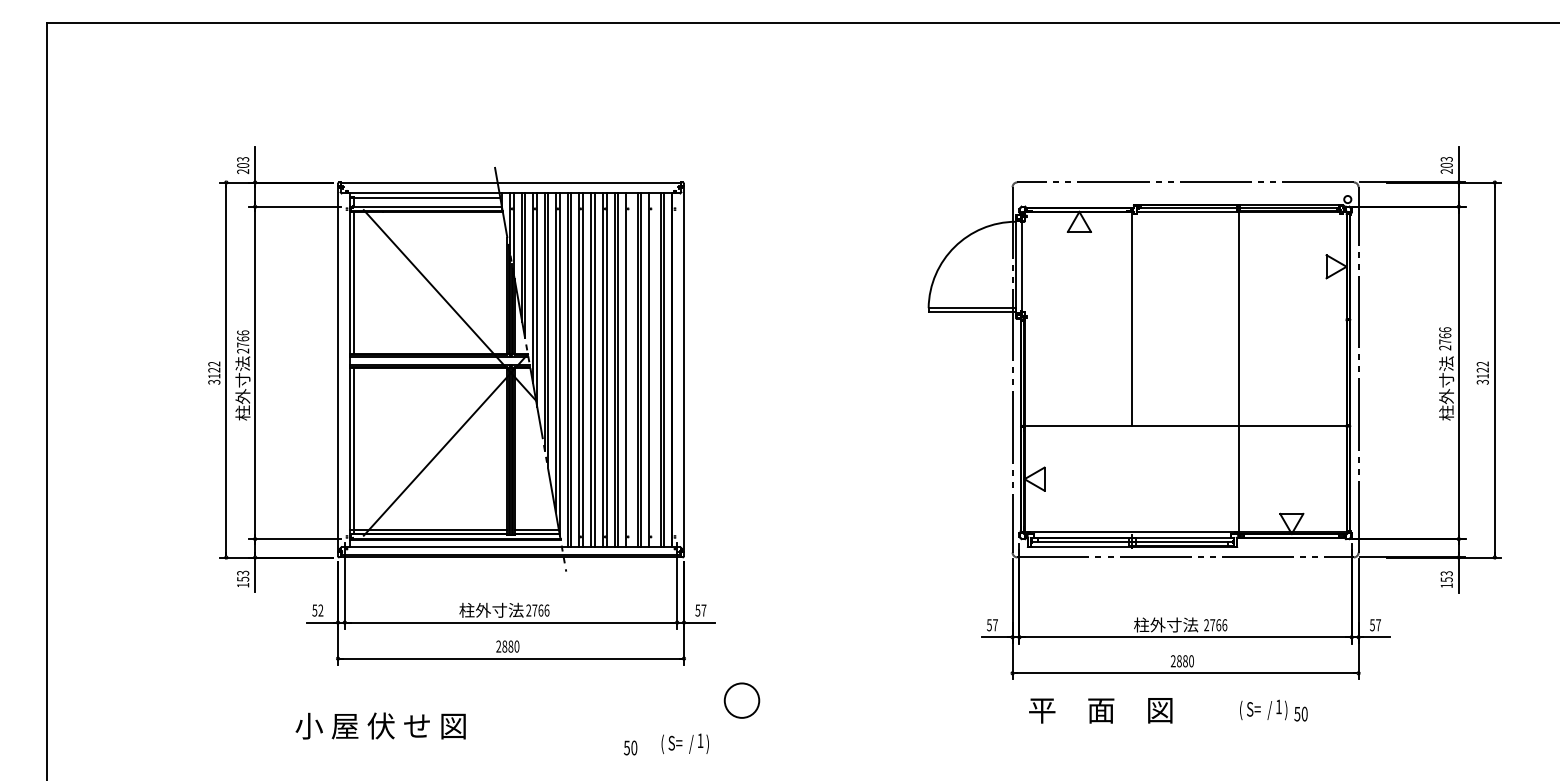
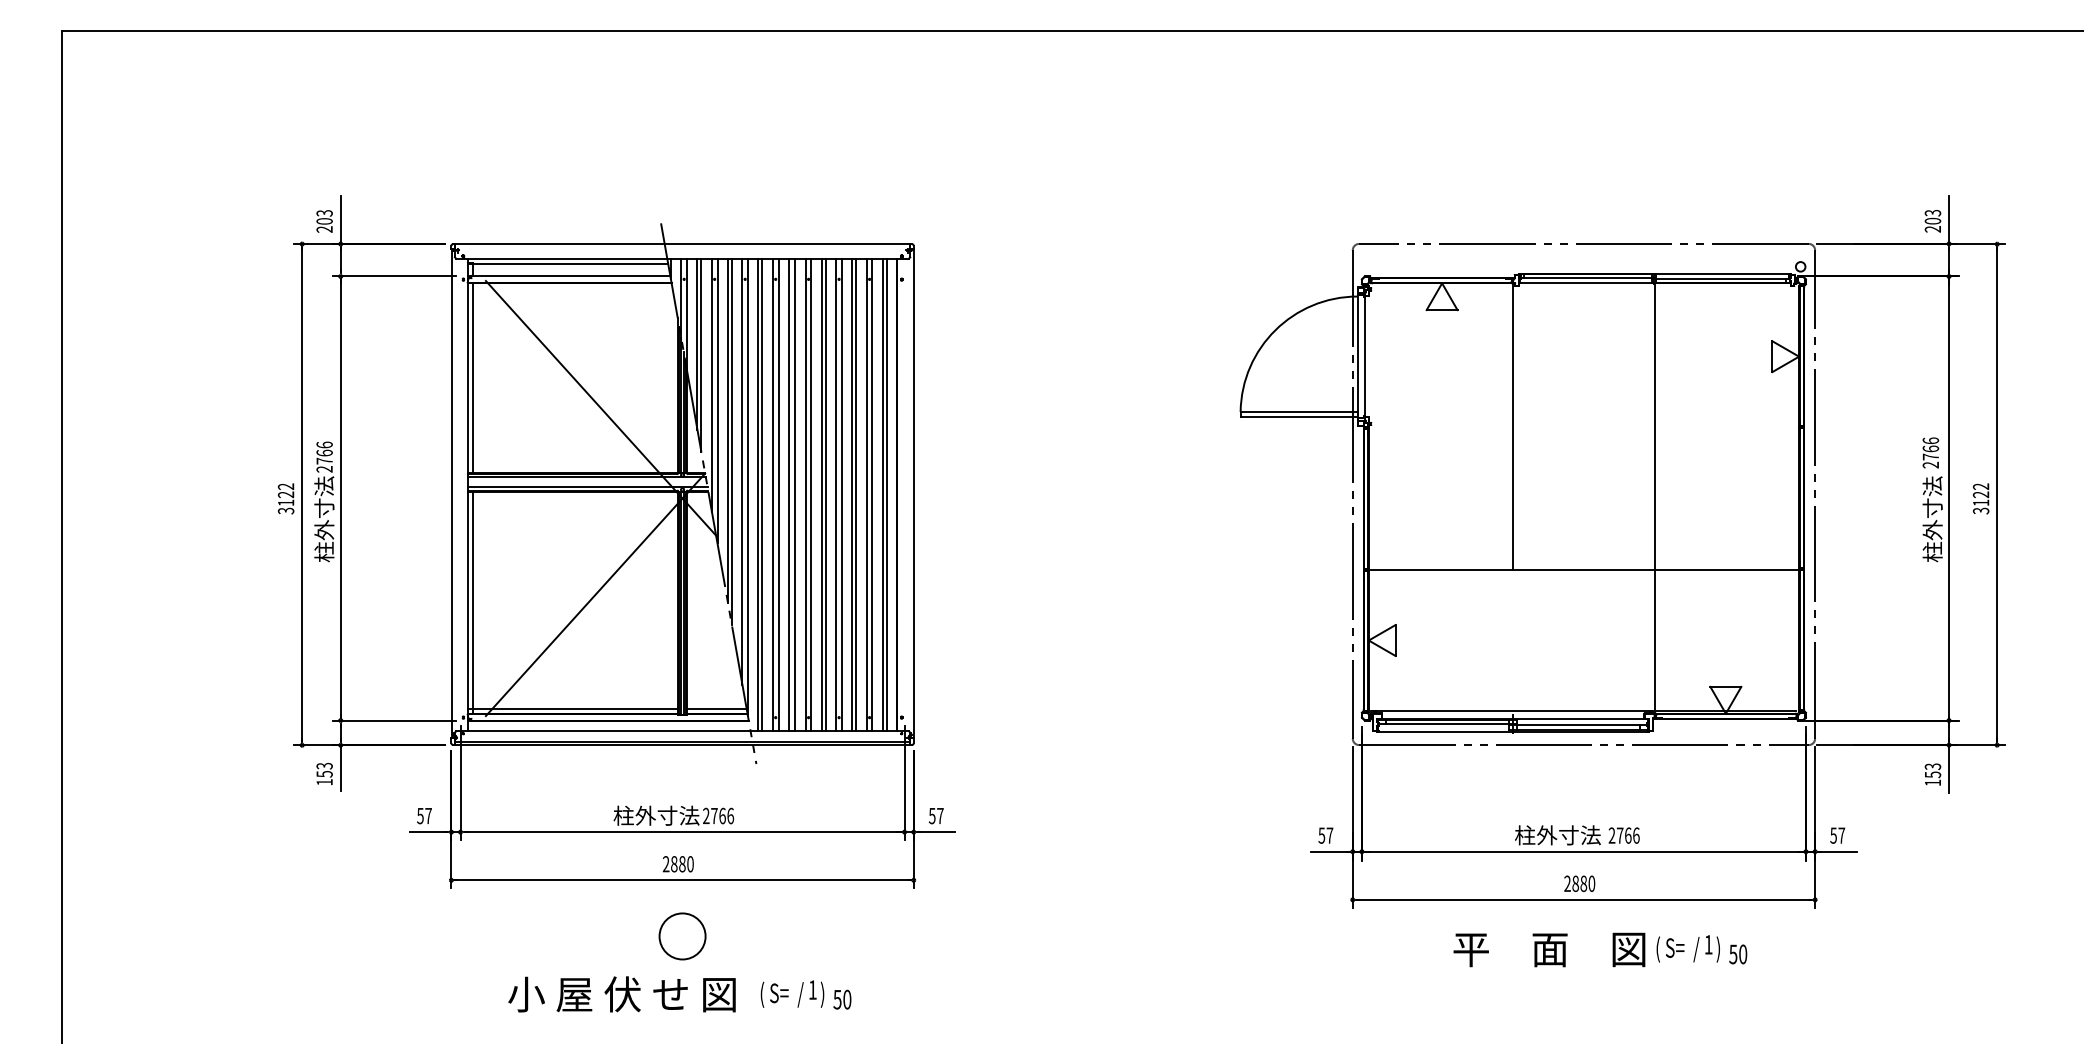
line: (630, 370) -> (842, 495), added
line: (653, 370) -> (872, 495), added
text: (320, 610) -> (428, 815), 52 -> 57
circle: (741, 700) -> (681, 936), moved
text: (1100, 710) -> (1549, 949), moved
text: (380, 725) -> (621, 993), moved
text: (684, 743) -> (791, 993), moved

